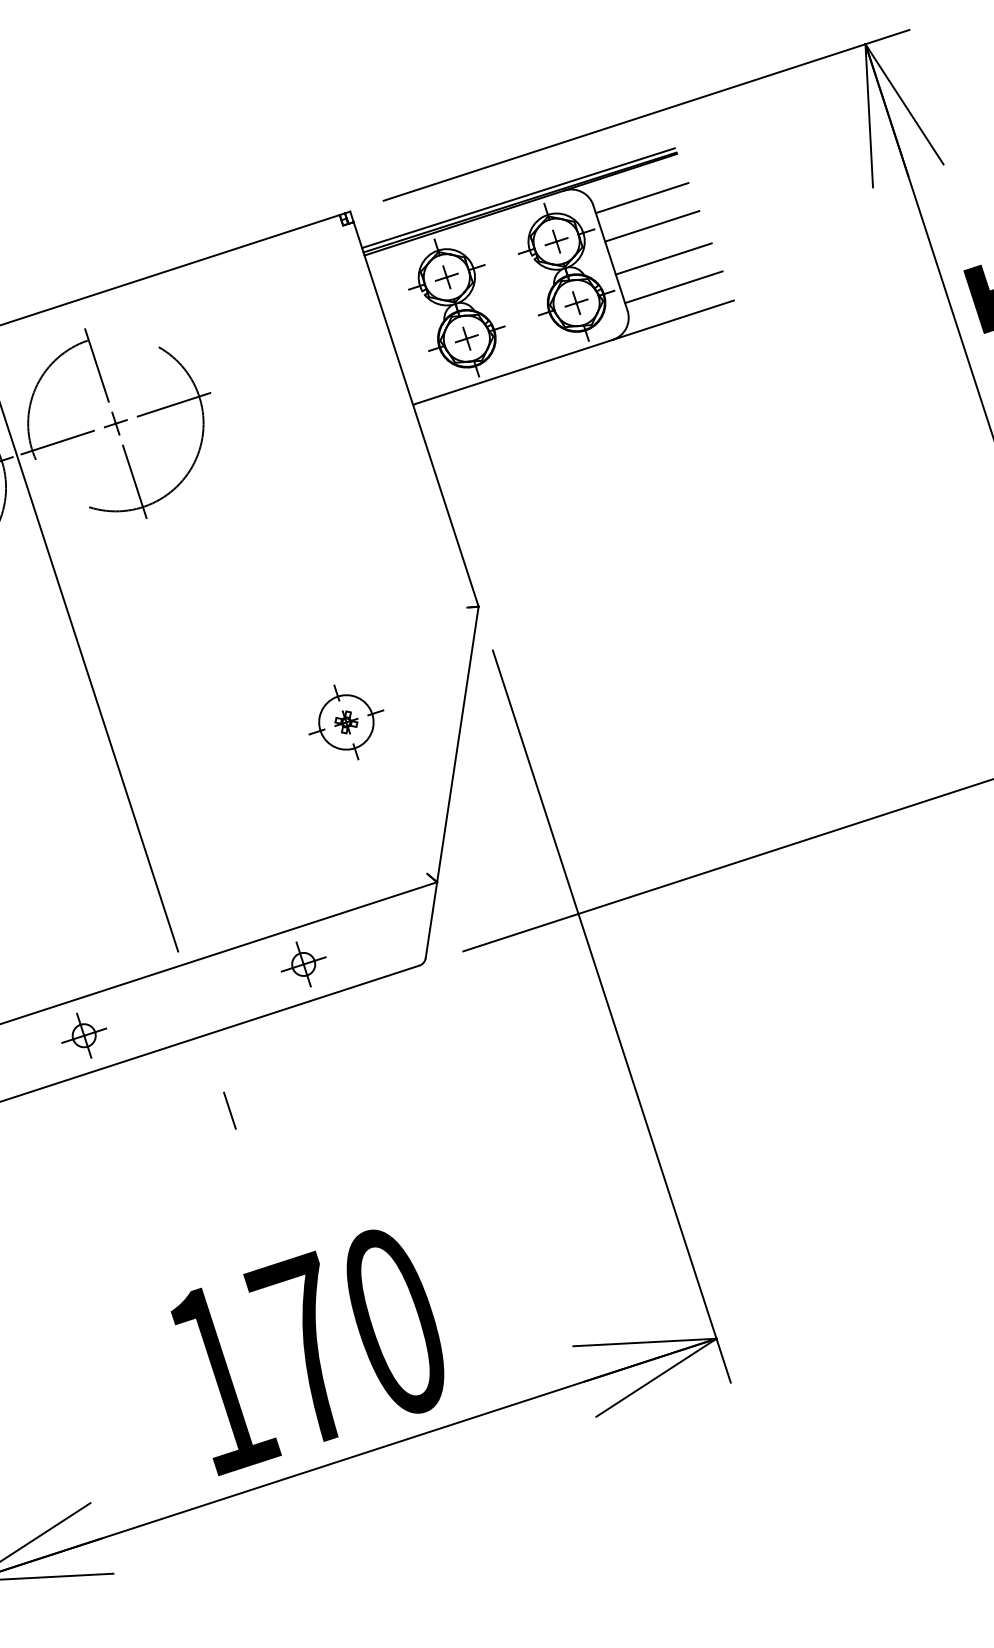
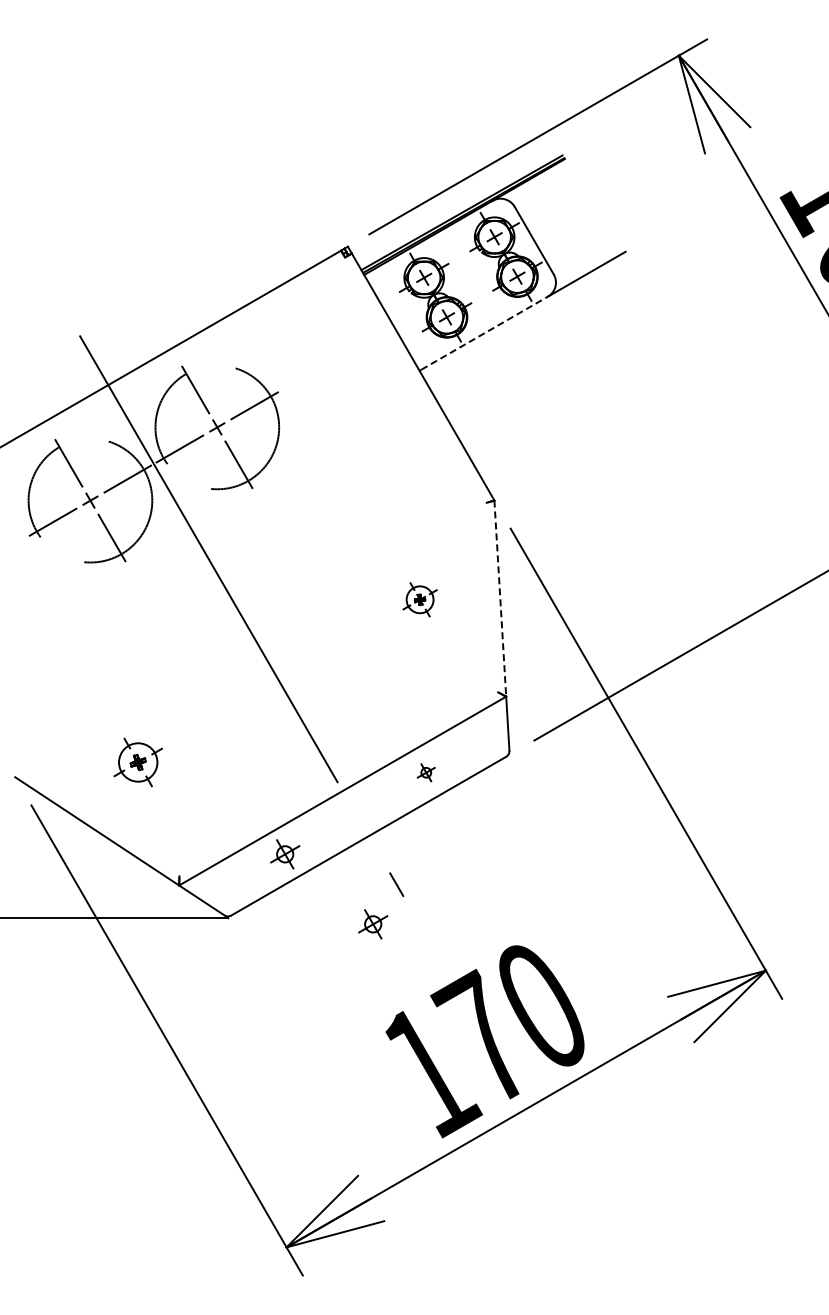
line: (642, 197) -> (547, 194), removed
line: (652, 226) -> (558, 212), removed
line: (662, 258) -> (570, 233), removed
line: (672, 287) -> (581, 251), removed
line: (514, 372) -> (484, 333), solid -> dashed
part: (345, 721) -> (419, 599), size x0.7
line: (457, 745) -> (500, 599), solid -> dashed
part: (304, 963) -> (426, 772), size x0.6
part: (185, 1159) -> (373, 924), added

